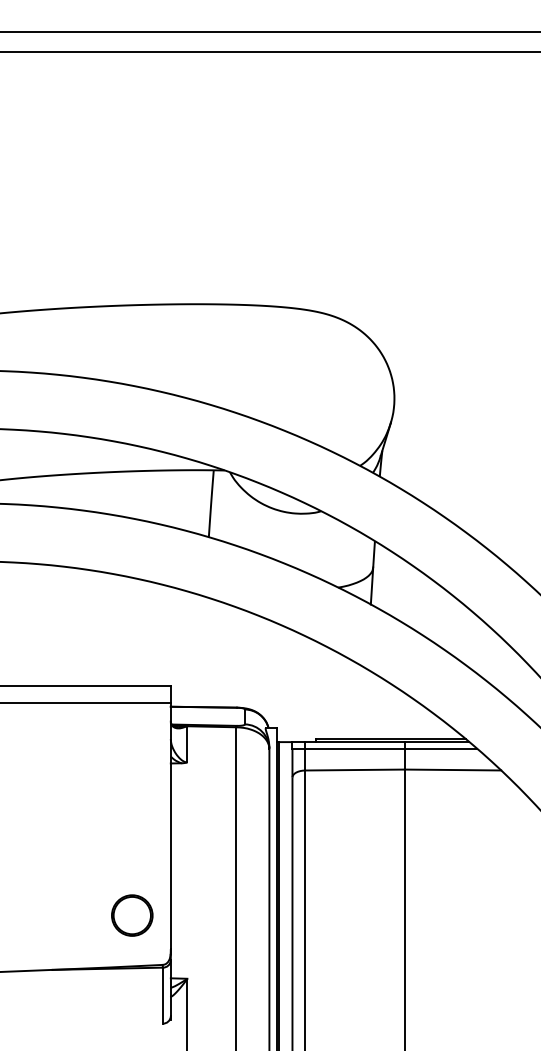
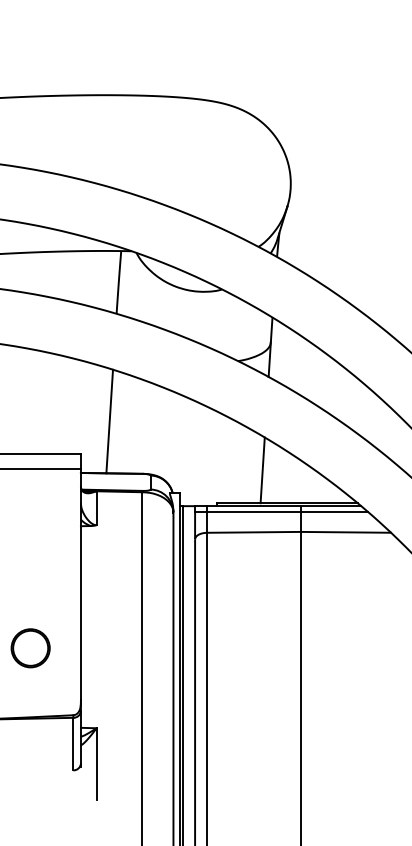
line: (201, 651) -> (109, 421), added
line: (364, 703) -> (262, 469), added
part: (132, 915) -> (30, 648), moved

